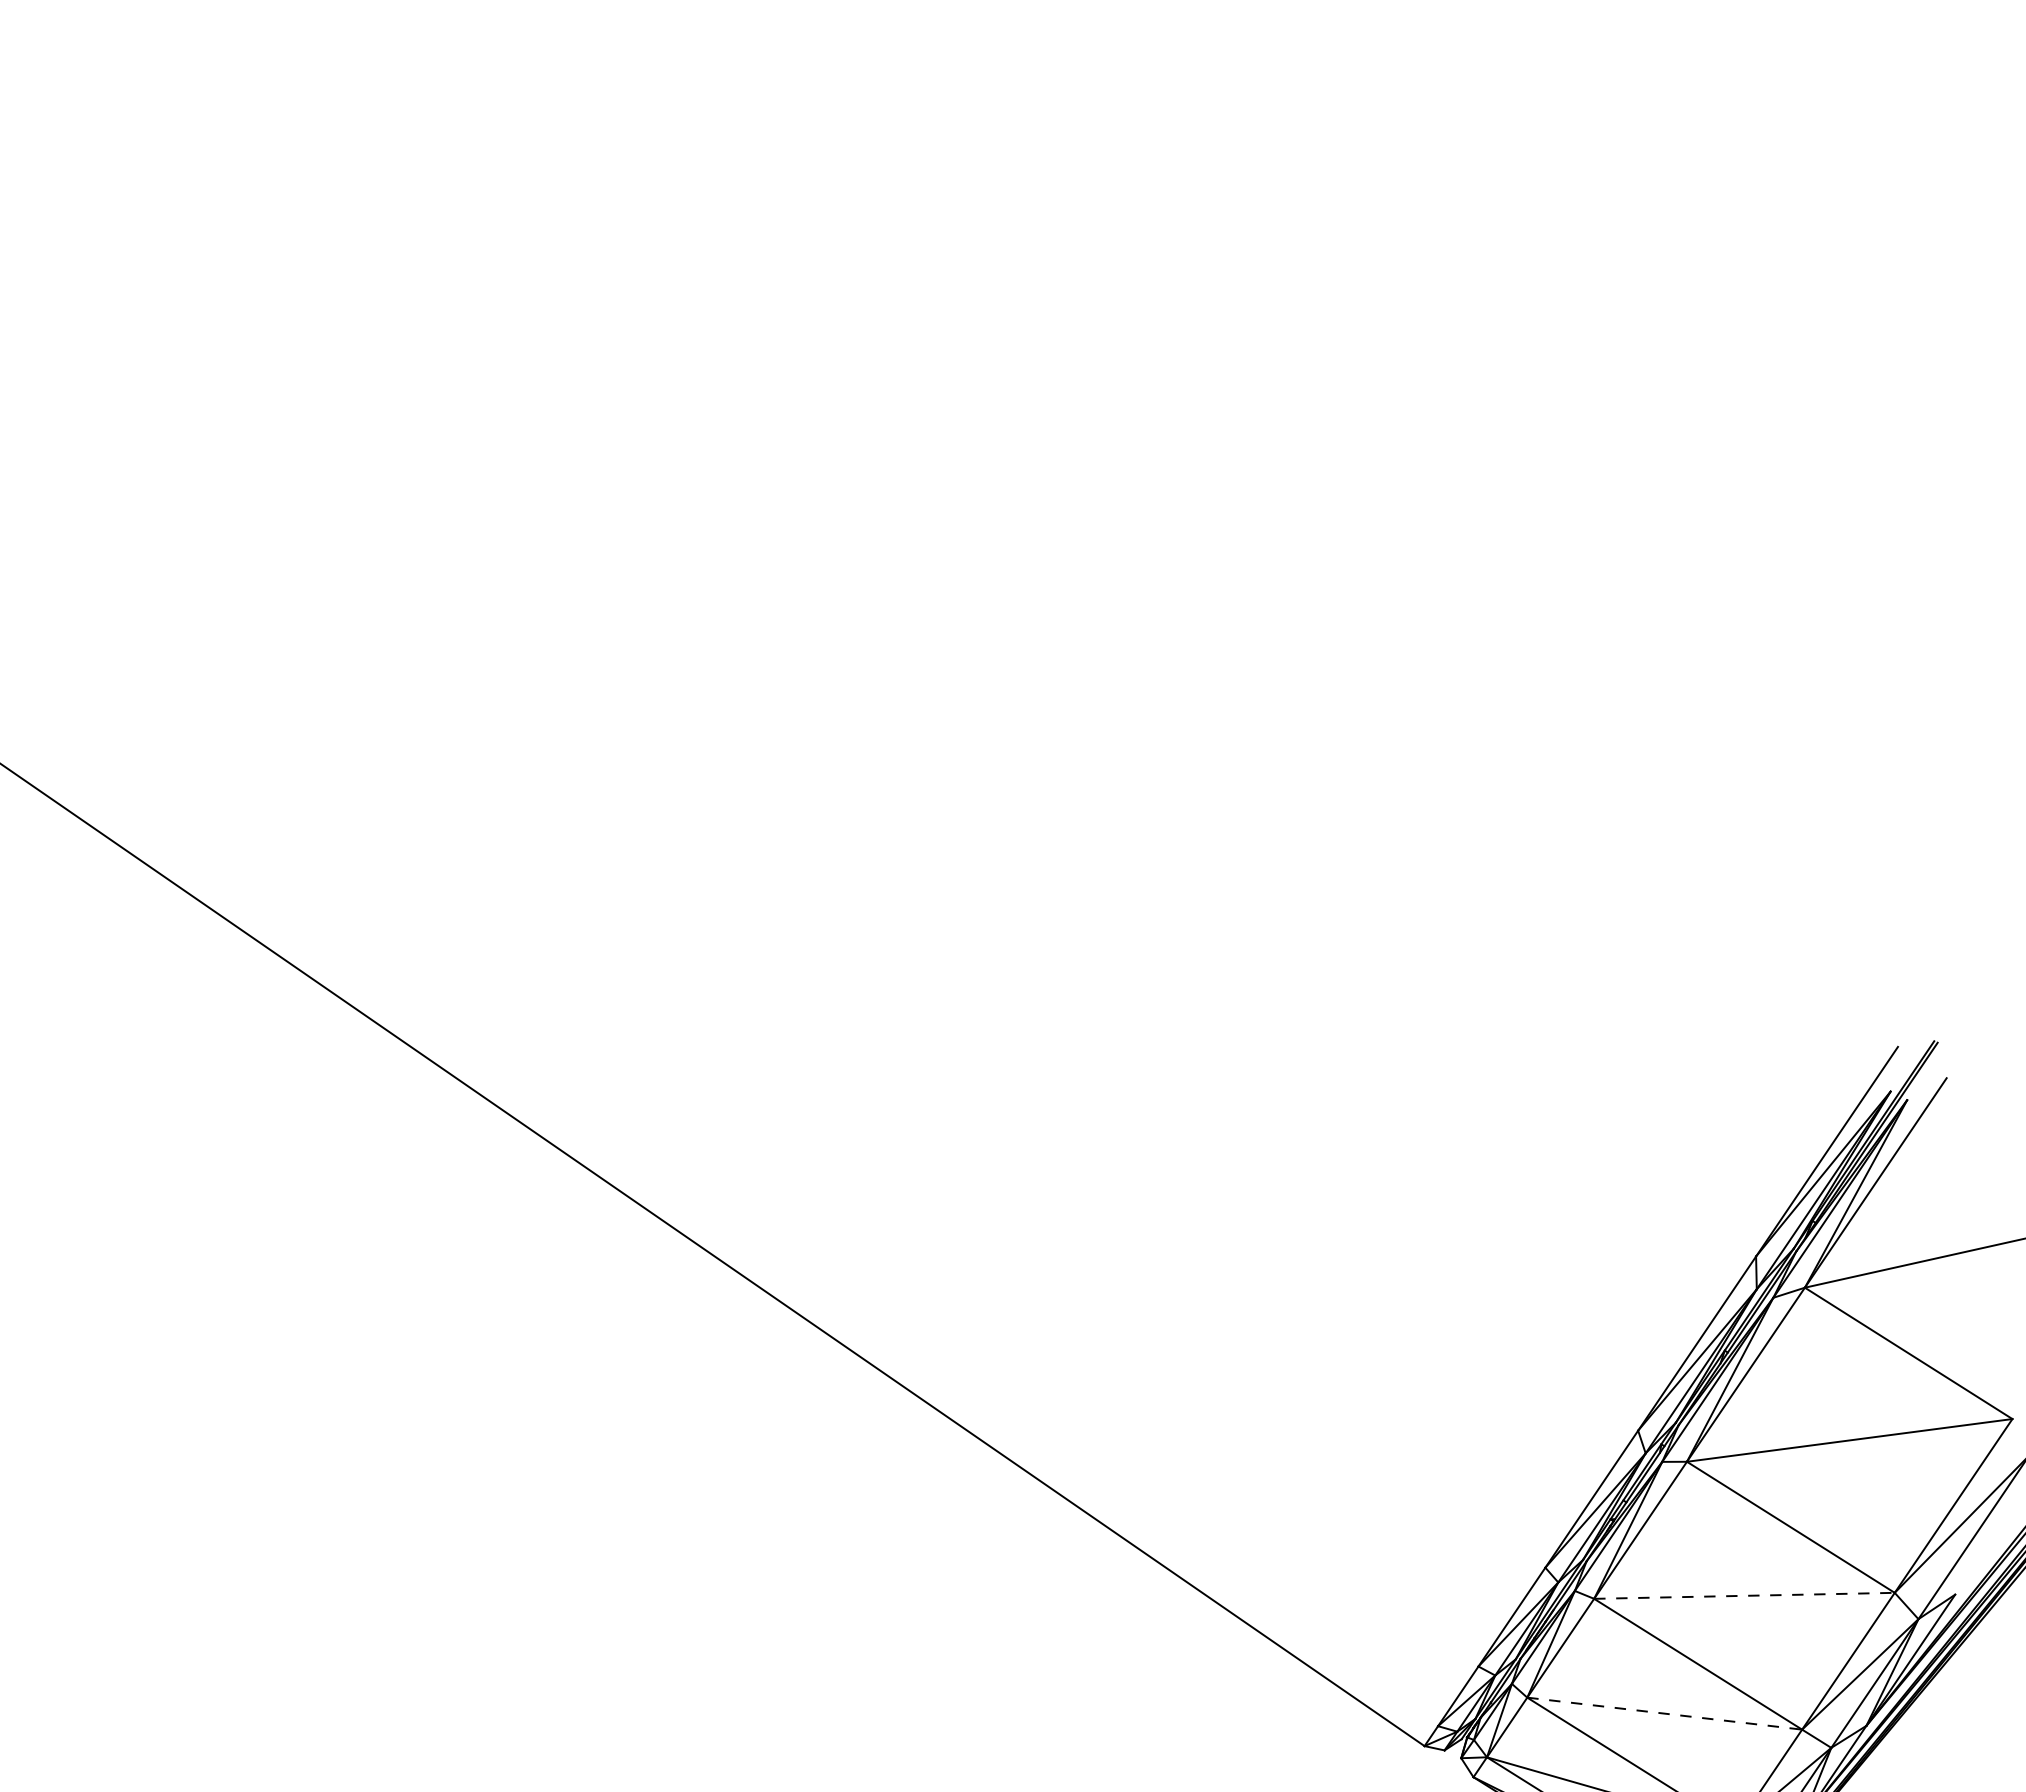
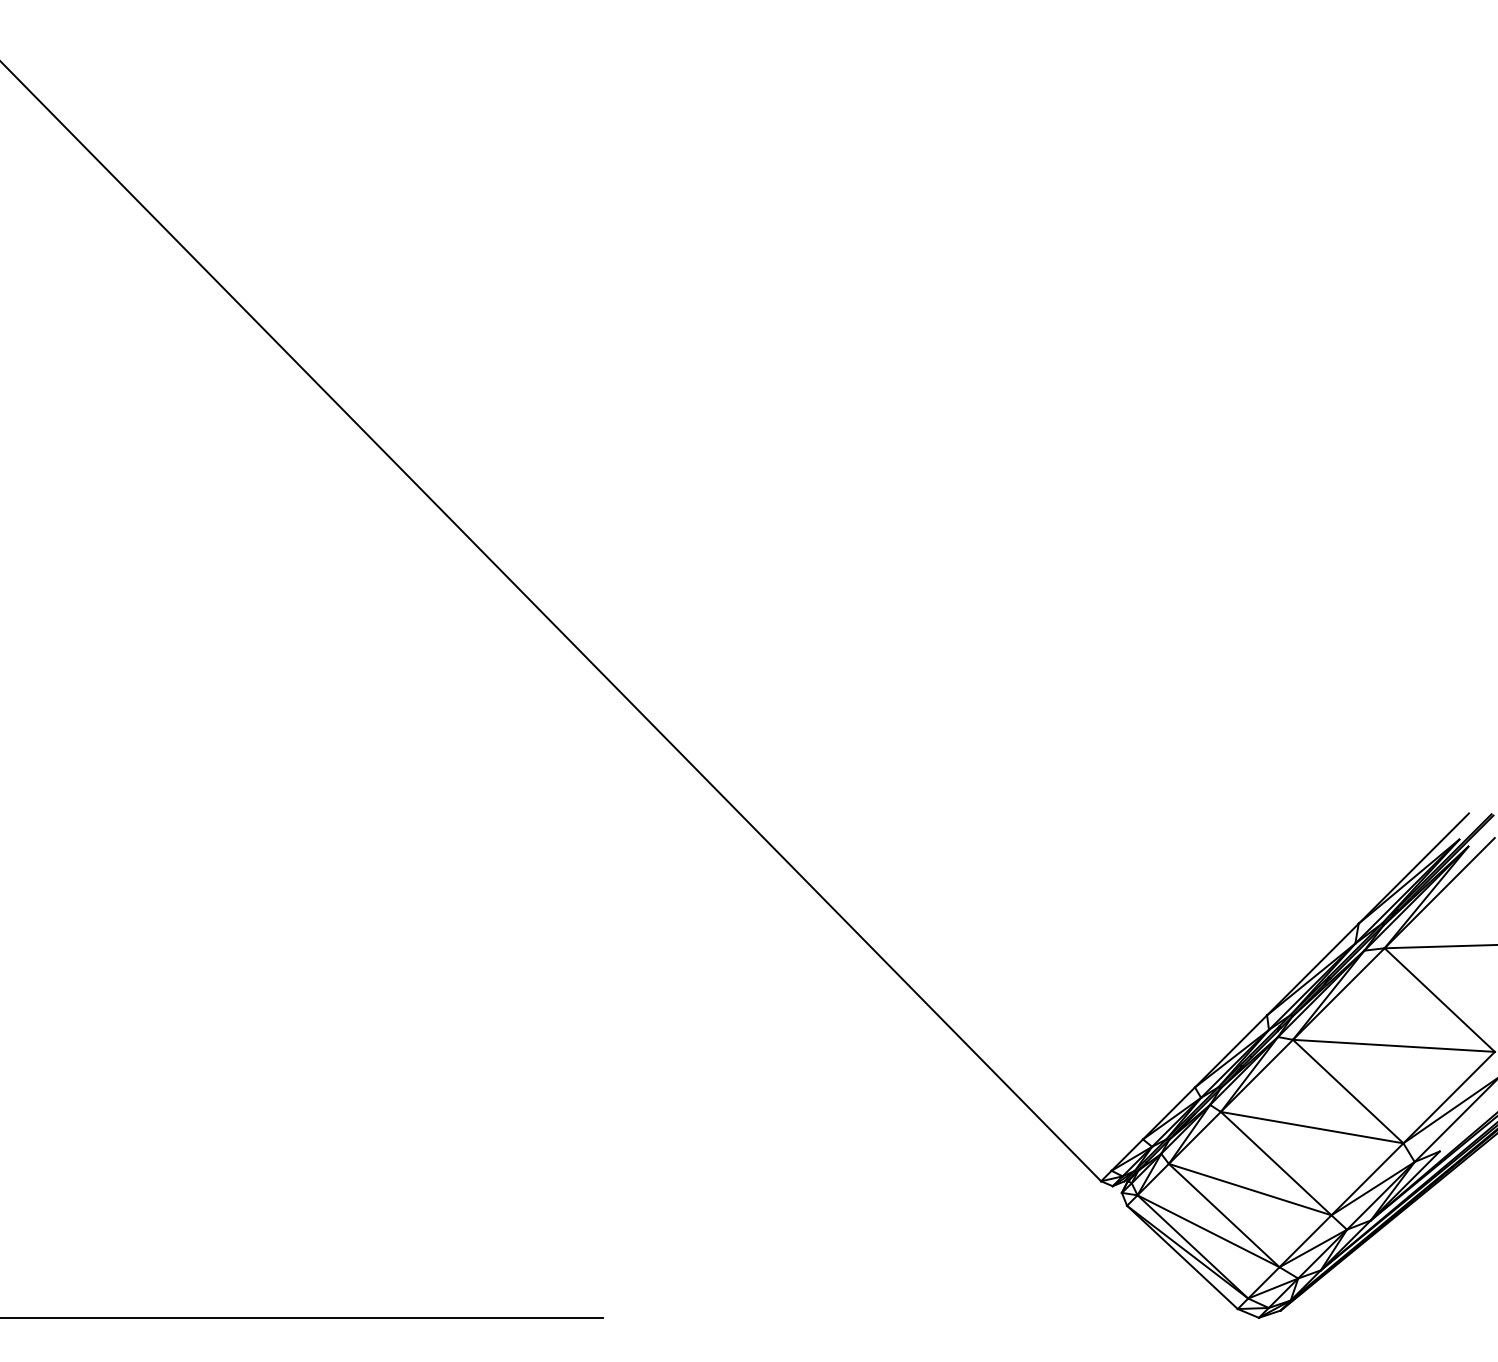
line: (1744, 1595) -> (1312, 1127), dashed -> solid
line: (1665, 1713) -> (1250, 1189), dashed -> solid

